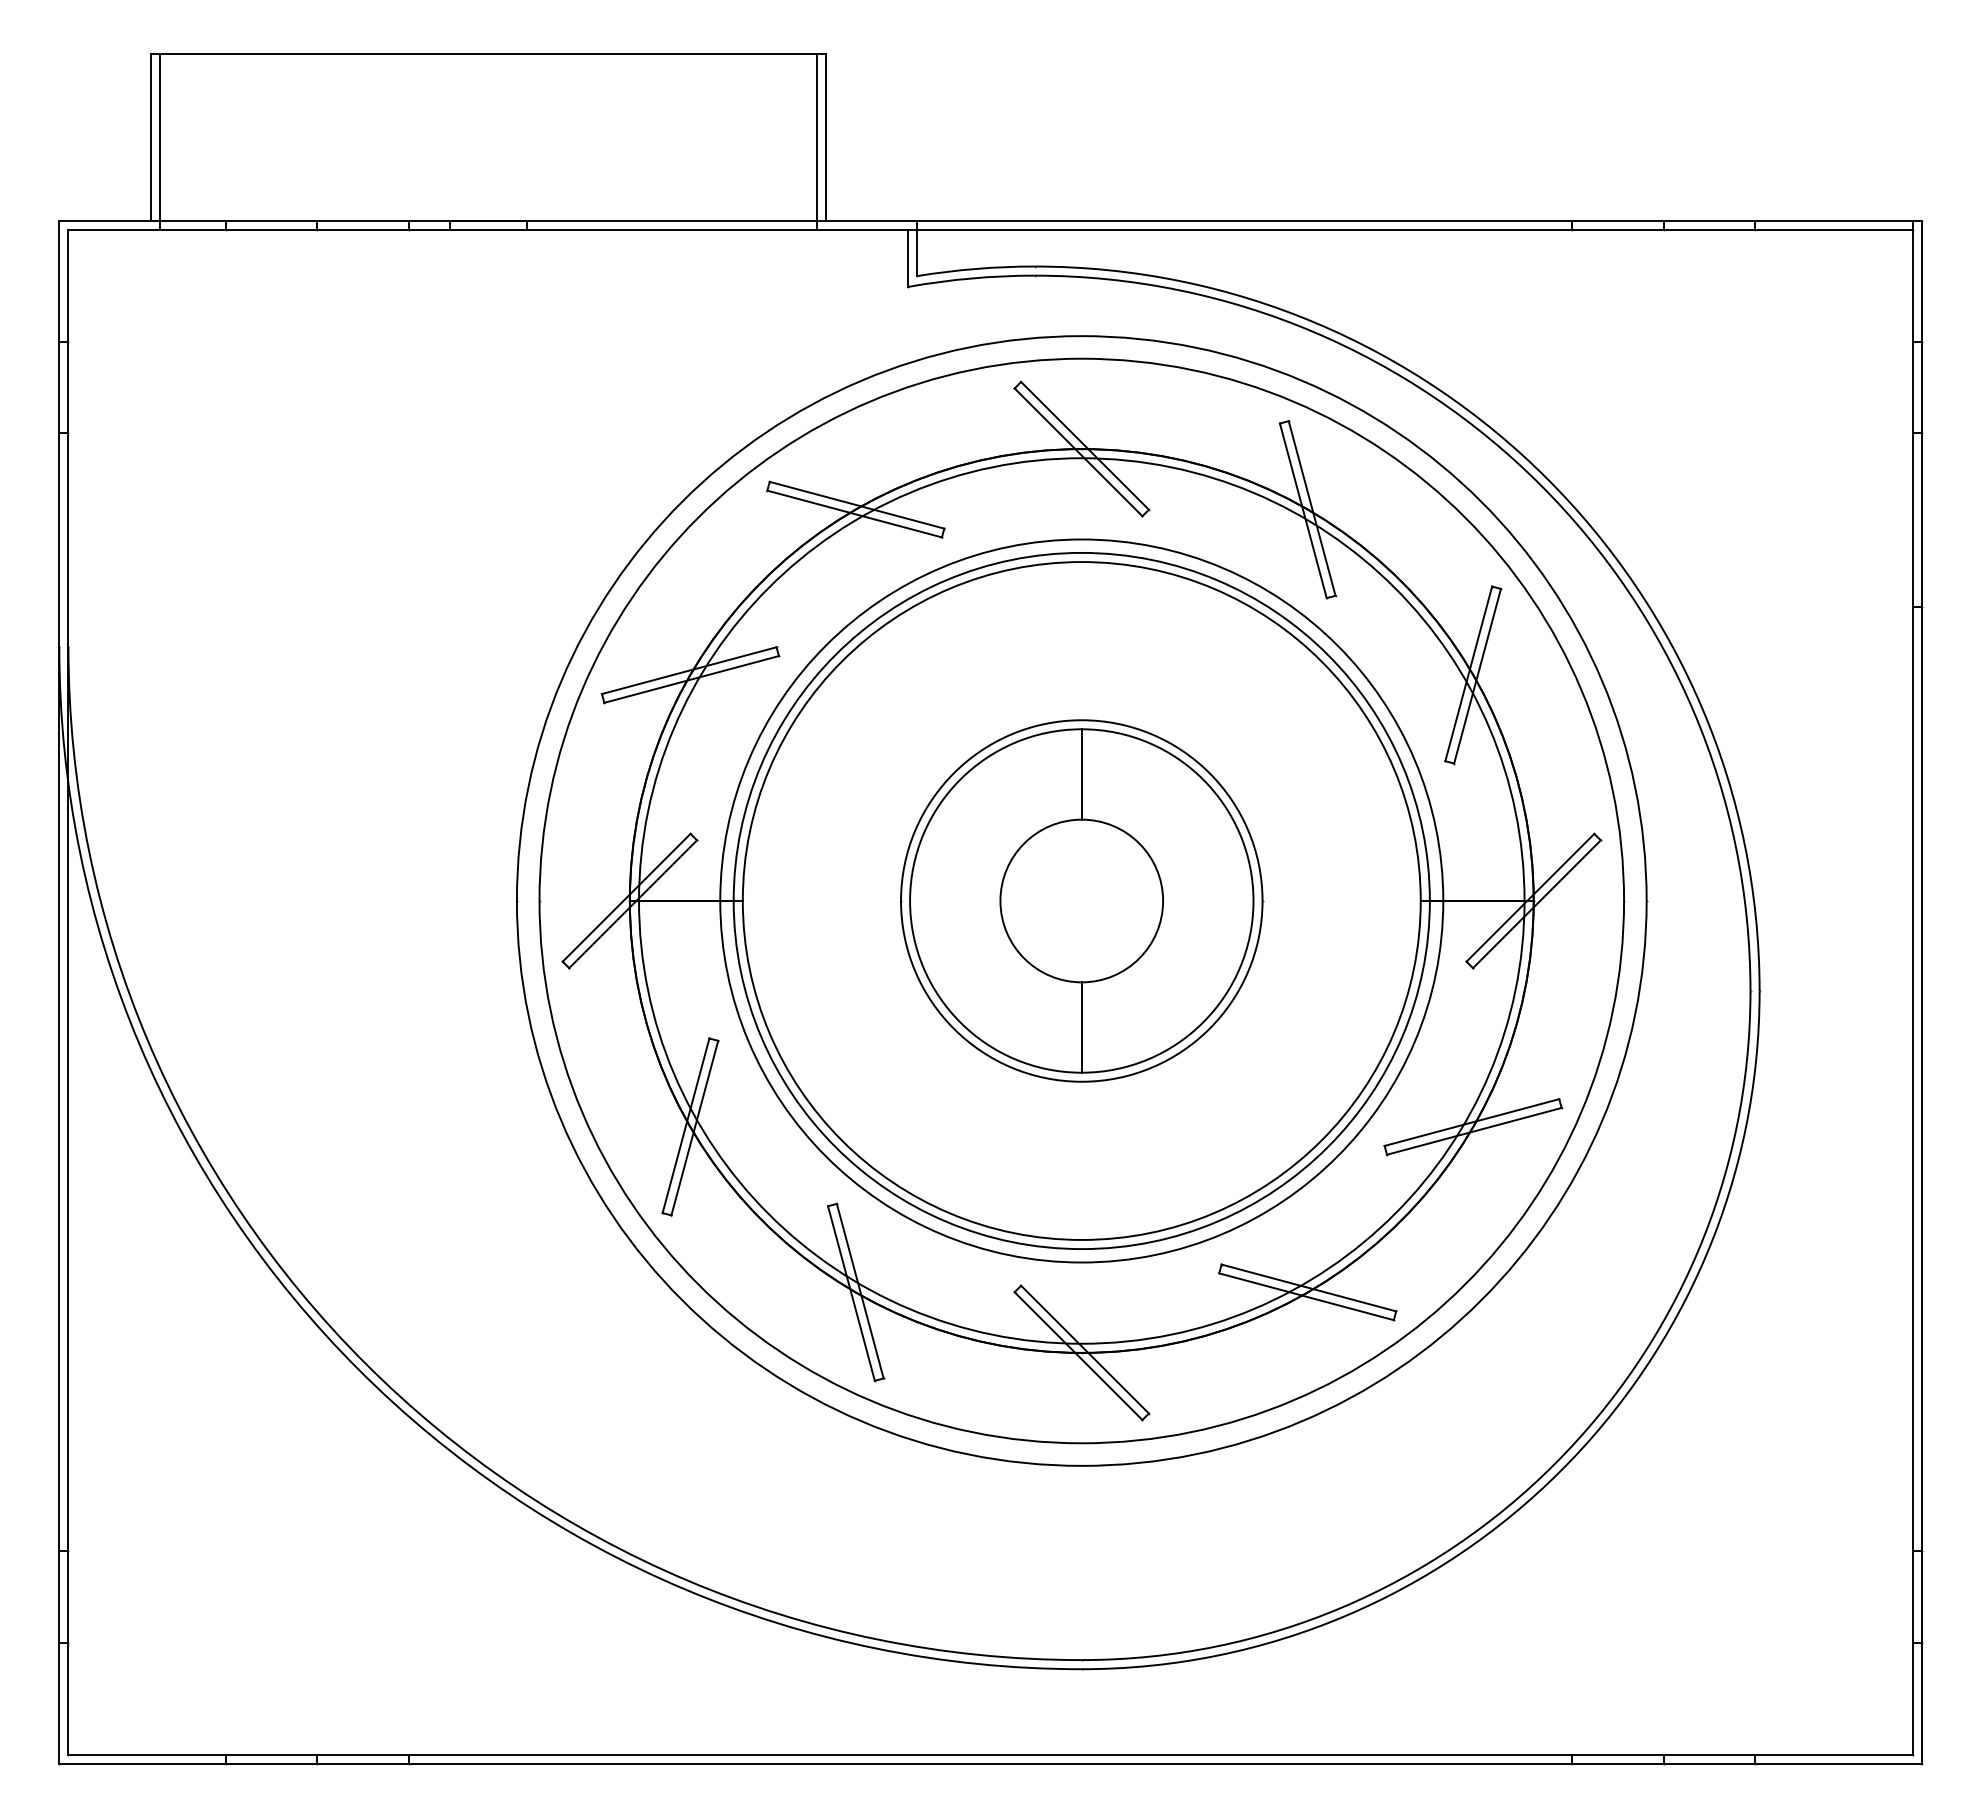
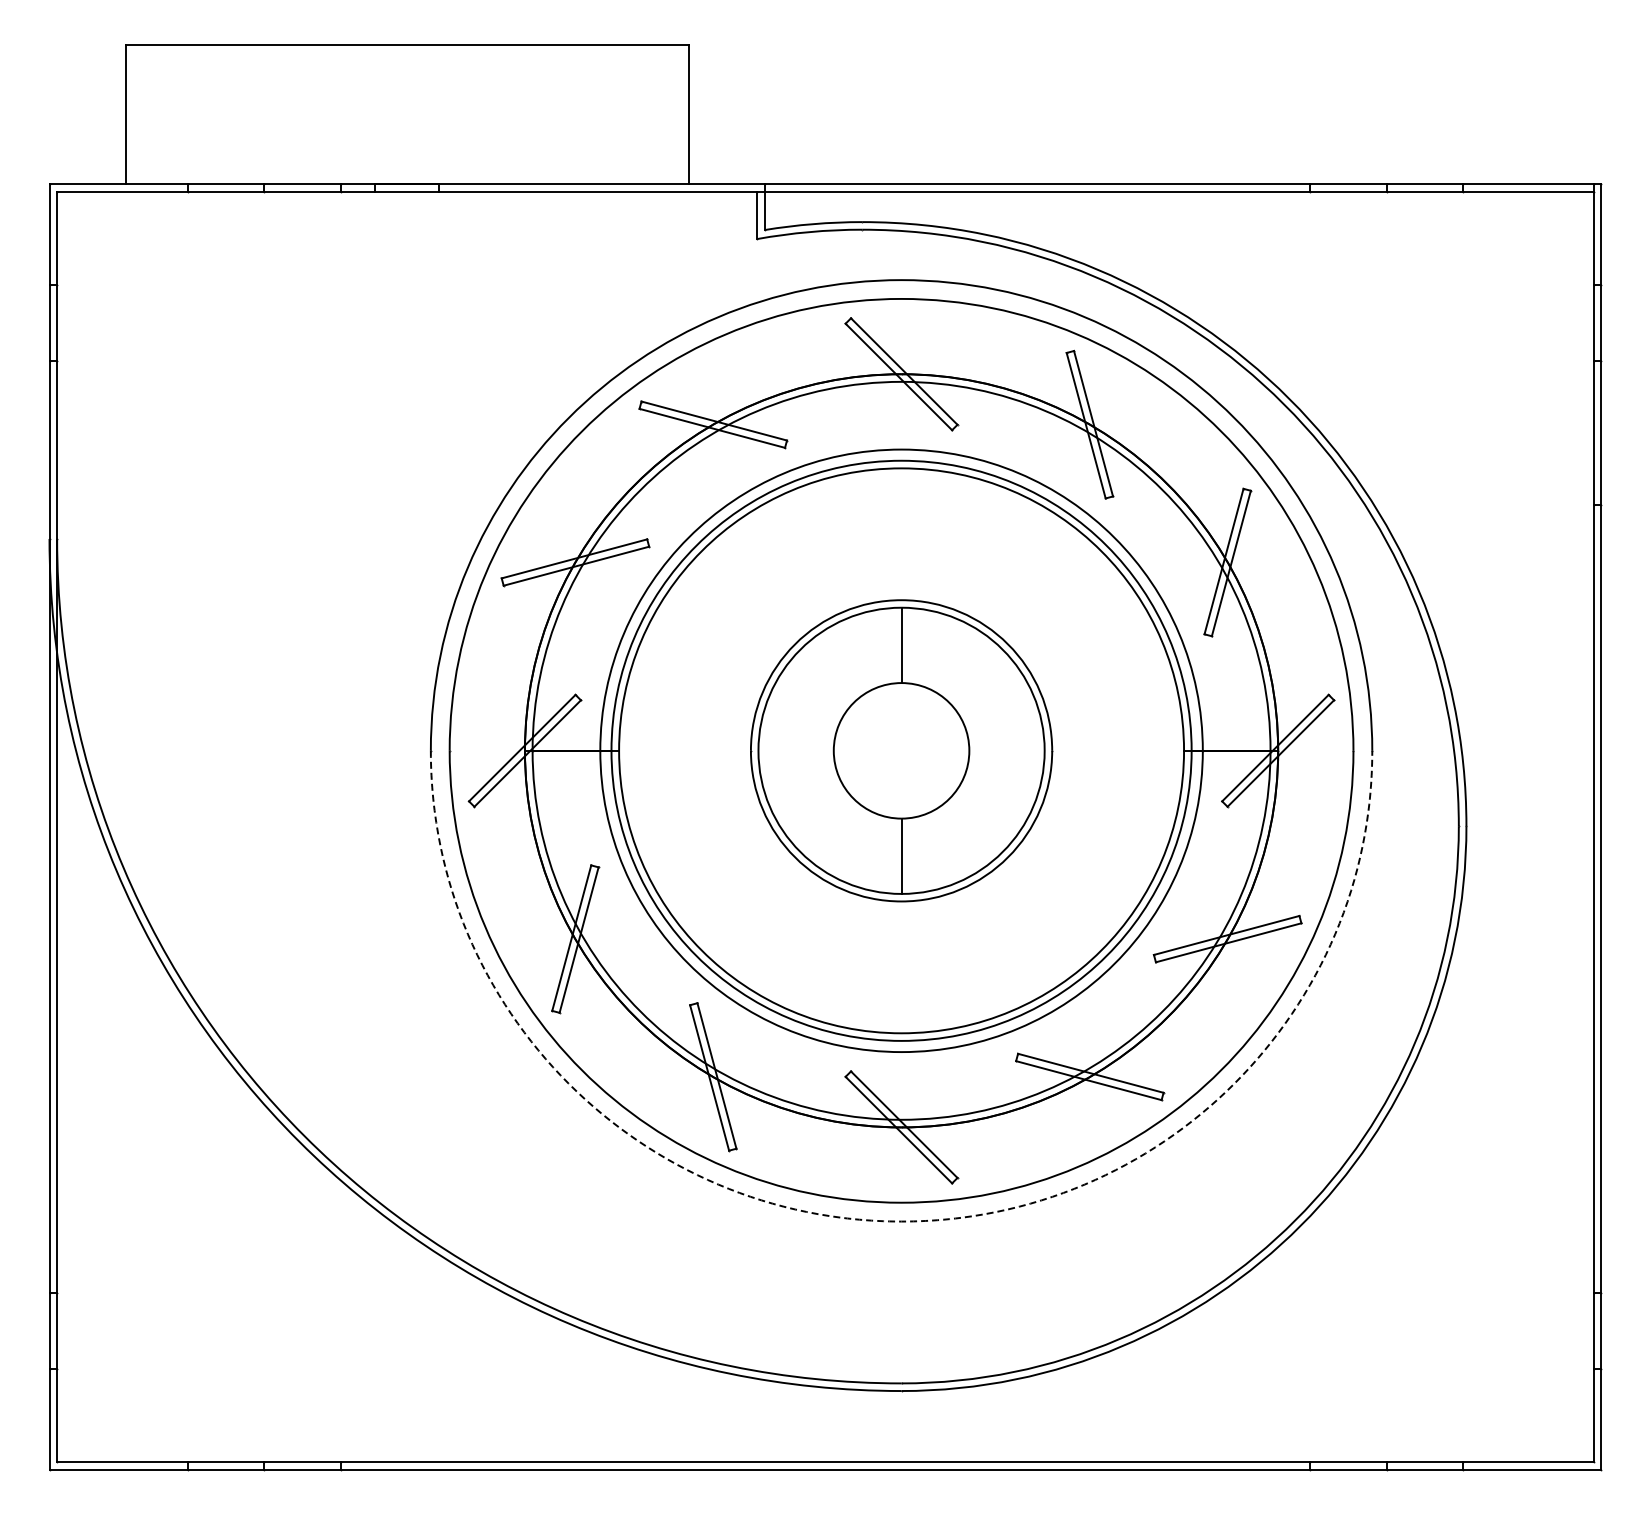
line: (160, 142) -> (133, 118), removed
line: (816, 142) -> (680, 118), removed
arc: (1081, 1465) -> (901, 1221), solid -> dashed

